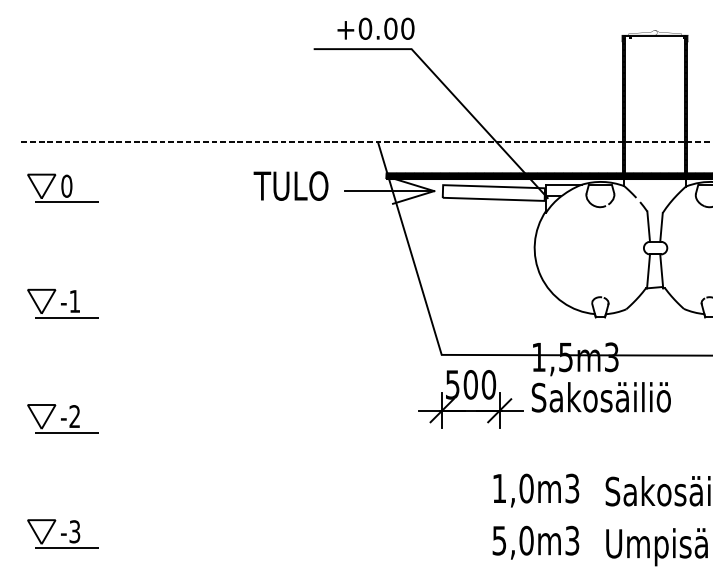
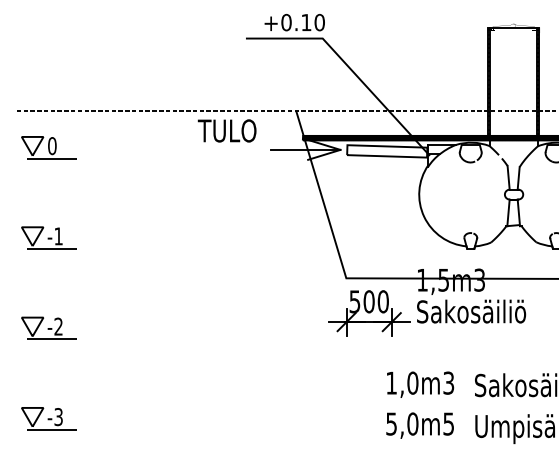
text: (390, 28) -> (306, 22), +0.00 -> +0.10
text: (290, 185) -> (226, 130), moved
text: (573, 540) -> (449, 423), 5,0m3 -> 5,0m5

